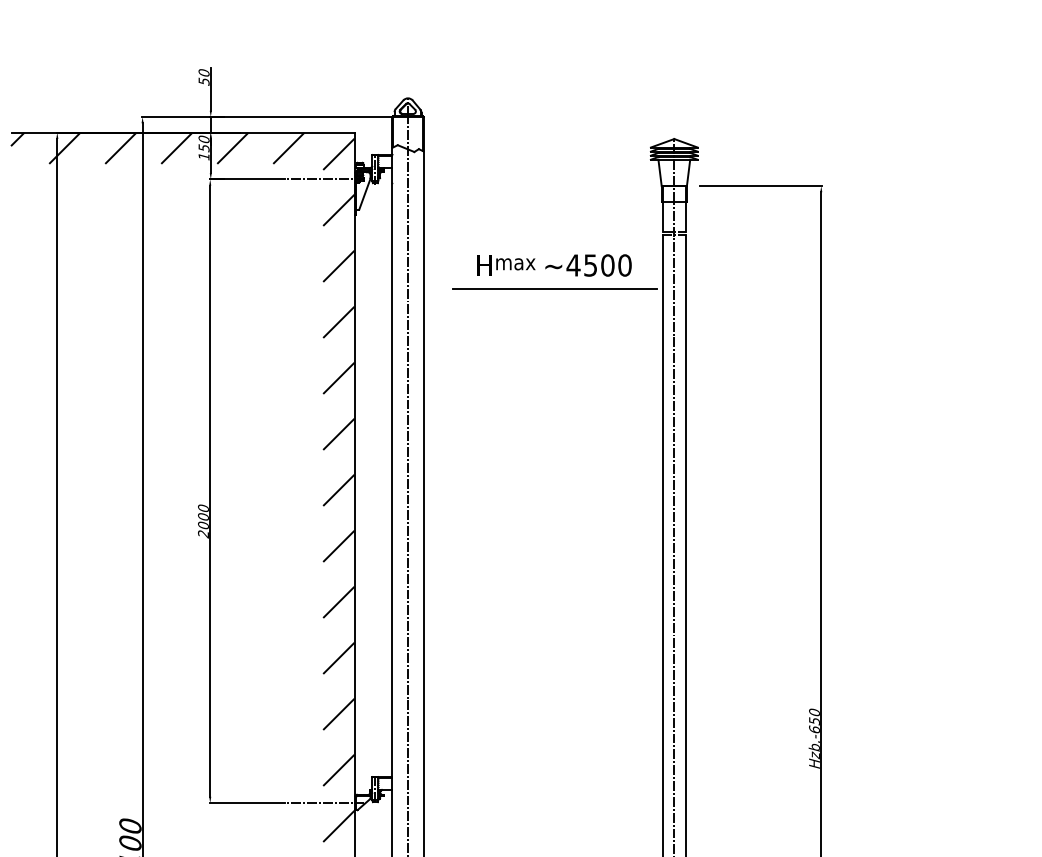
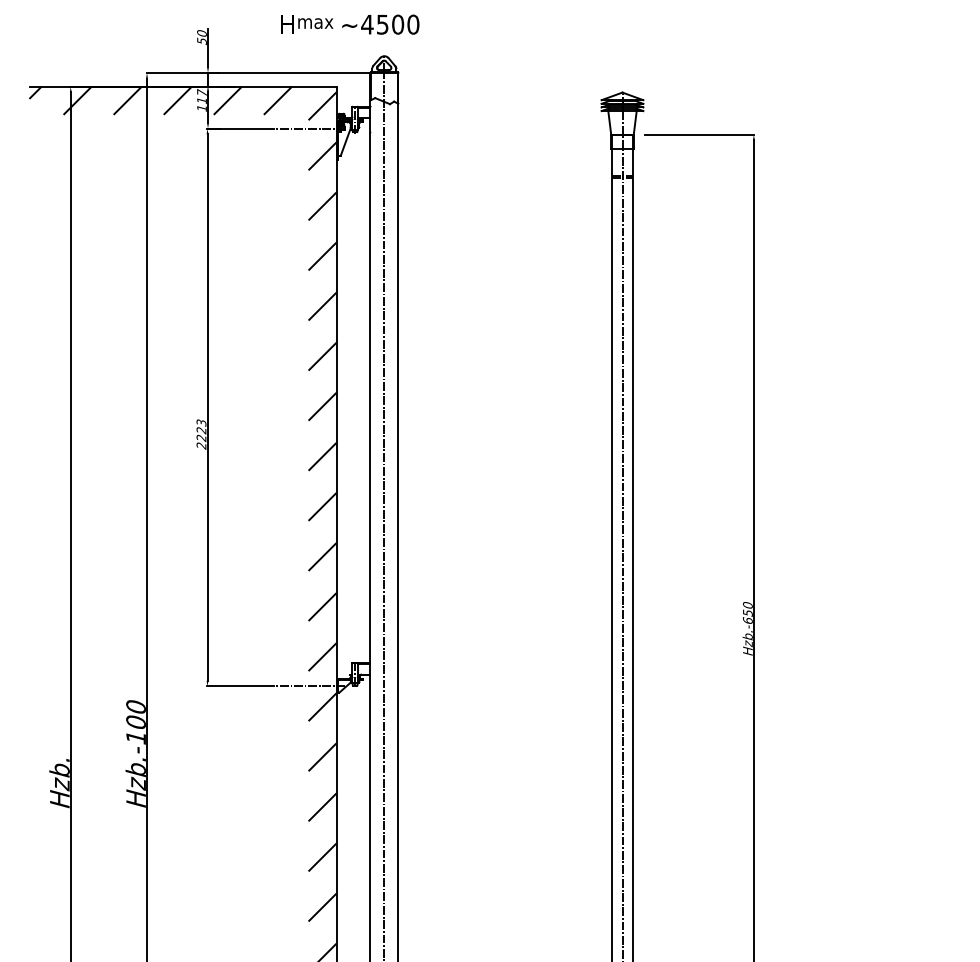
text: (203, 143) -> (201, 96), 150 -> 117
text: (554, 265) -> (350, 24), moved
line: (554, 288) -> (515, 226), removed
text: (203, 516) -> (201, 430), 2000 -> 2223

